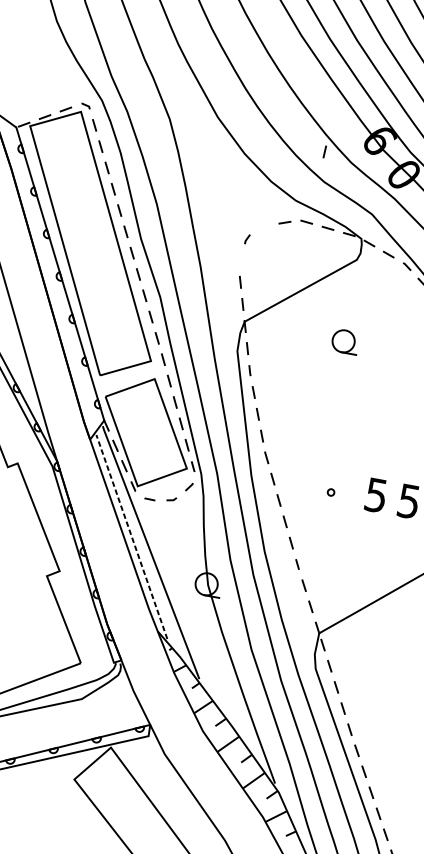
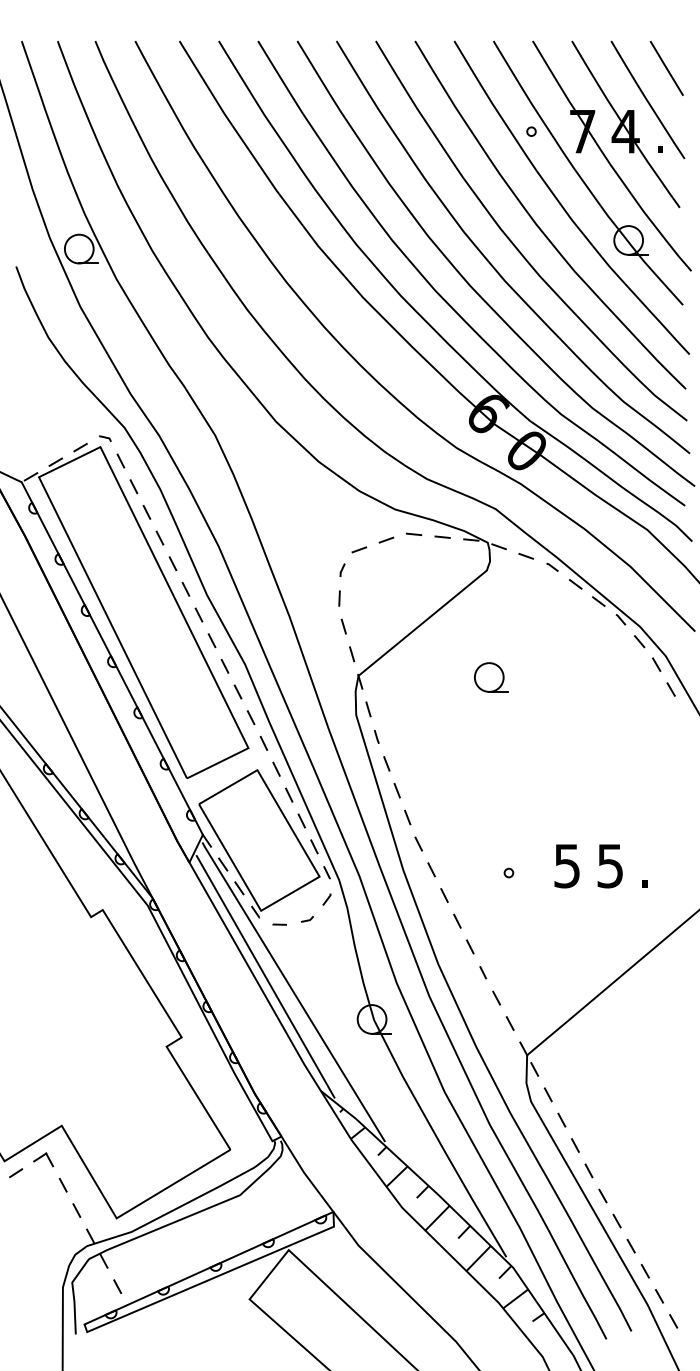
line: (324, 151) -> (339, 598), moved
line: (263, 226) -> (359, 549), added
line: (131, 536) -> (265, 976), dashed -> solid

